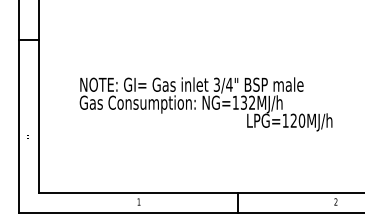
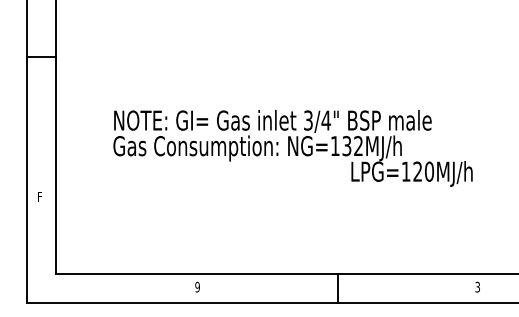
text: (138, 201) -> (197, 286), 1 -> 9
text: (335, 202) -> (477, 287), 2 -> 3

